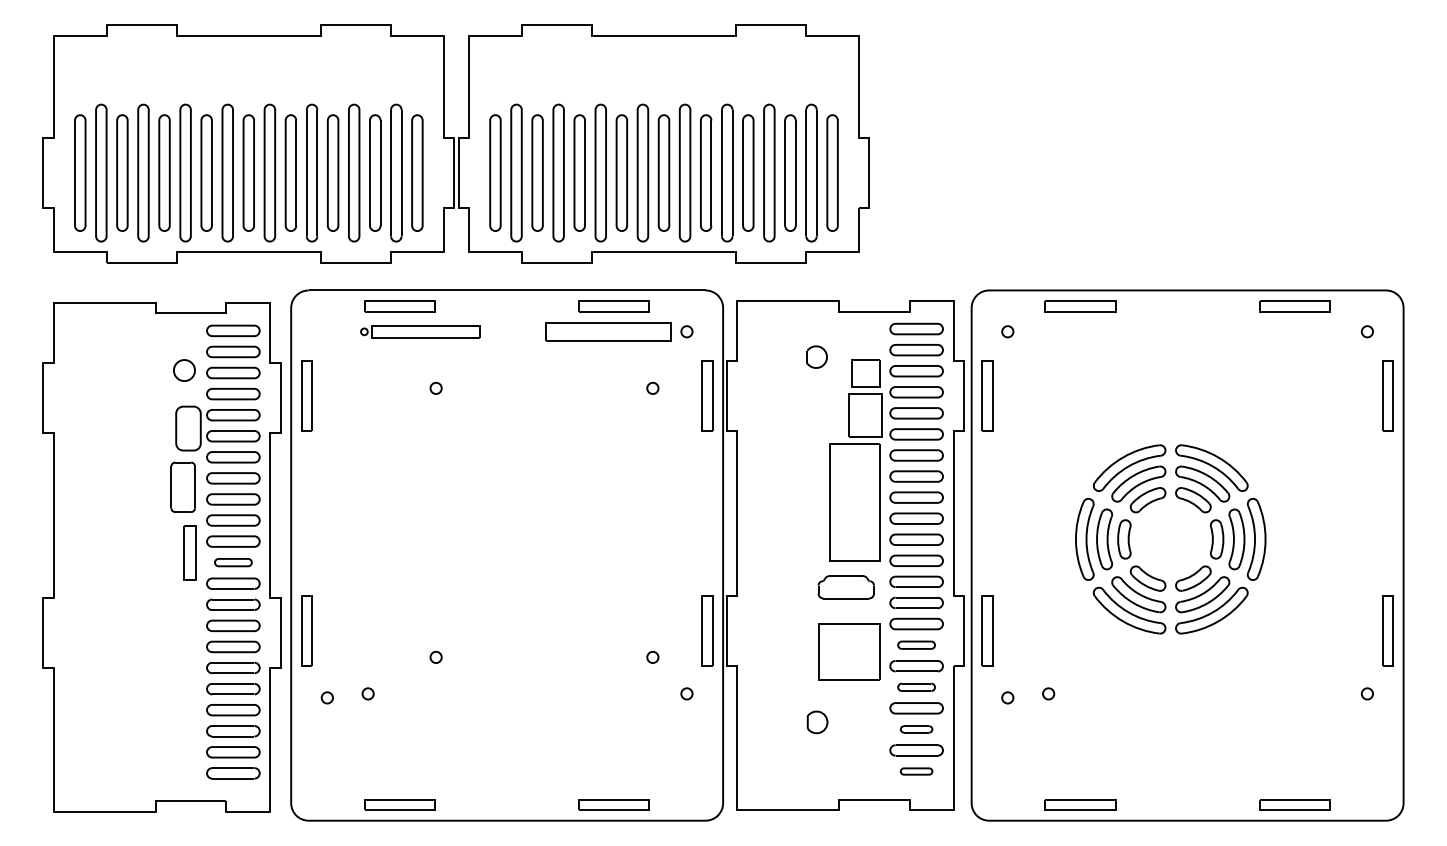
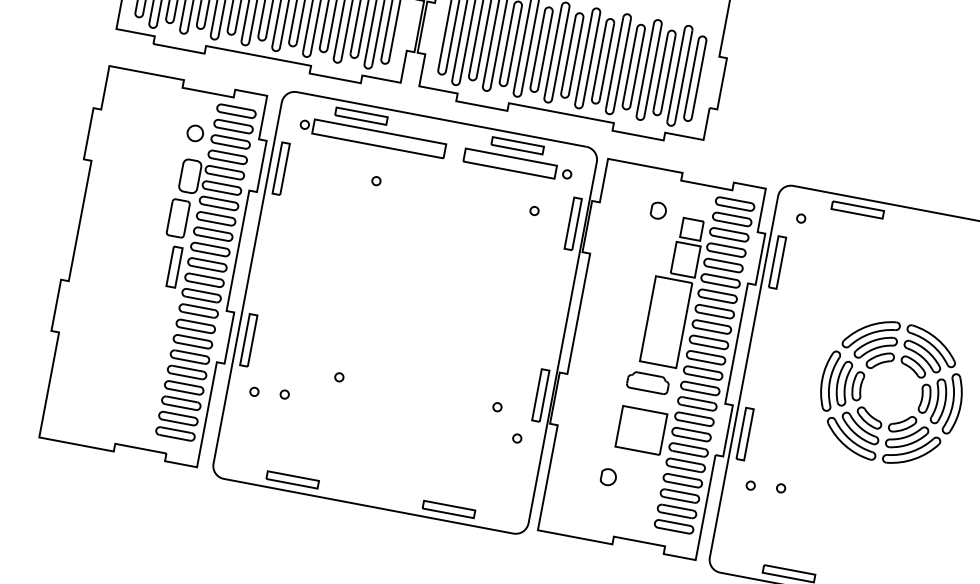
part: (419, 331) -> (372, 137), size x1.67
part: (233, 562) -> (204, 280), size x1.43
part: (916, 645) -> (691, 434), size x1.43
part: (916, 687) -> (685, 465), size x1.43
part: (916, 729) -> (679, 496), size x1.67
part: (916, 771) -> (674, 526), size x1.67

